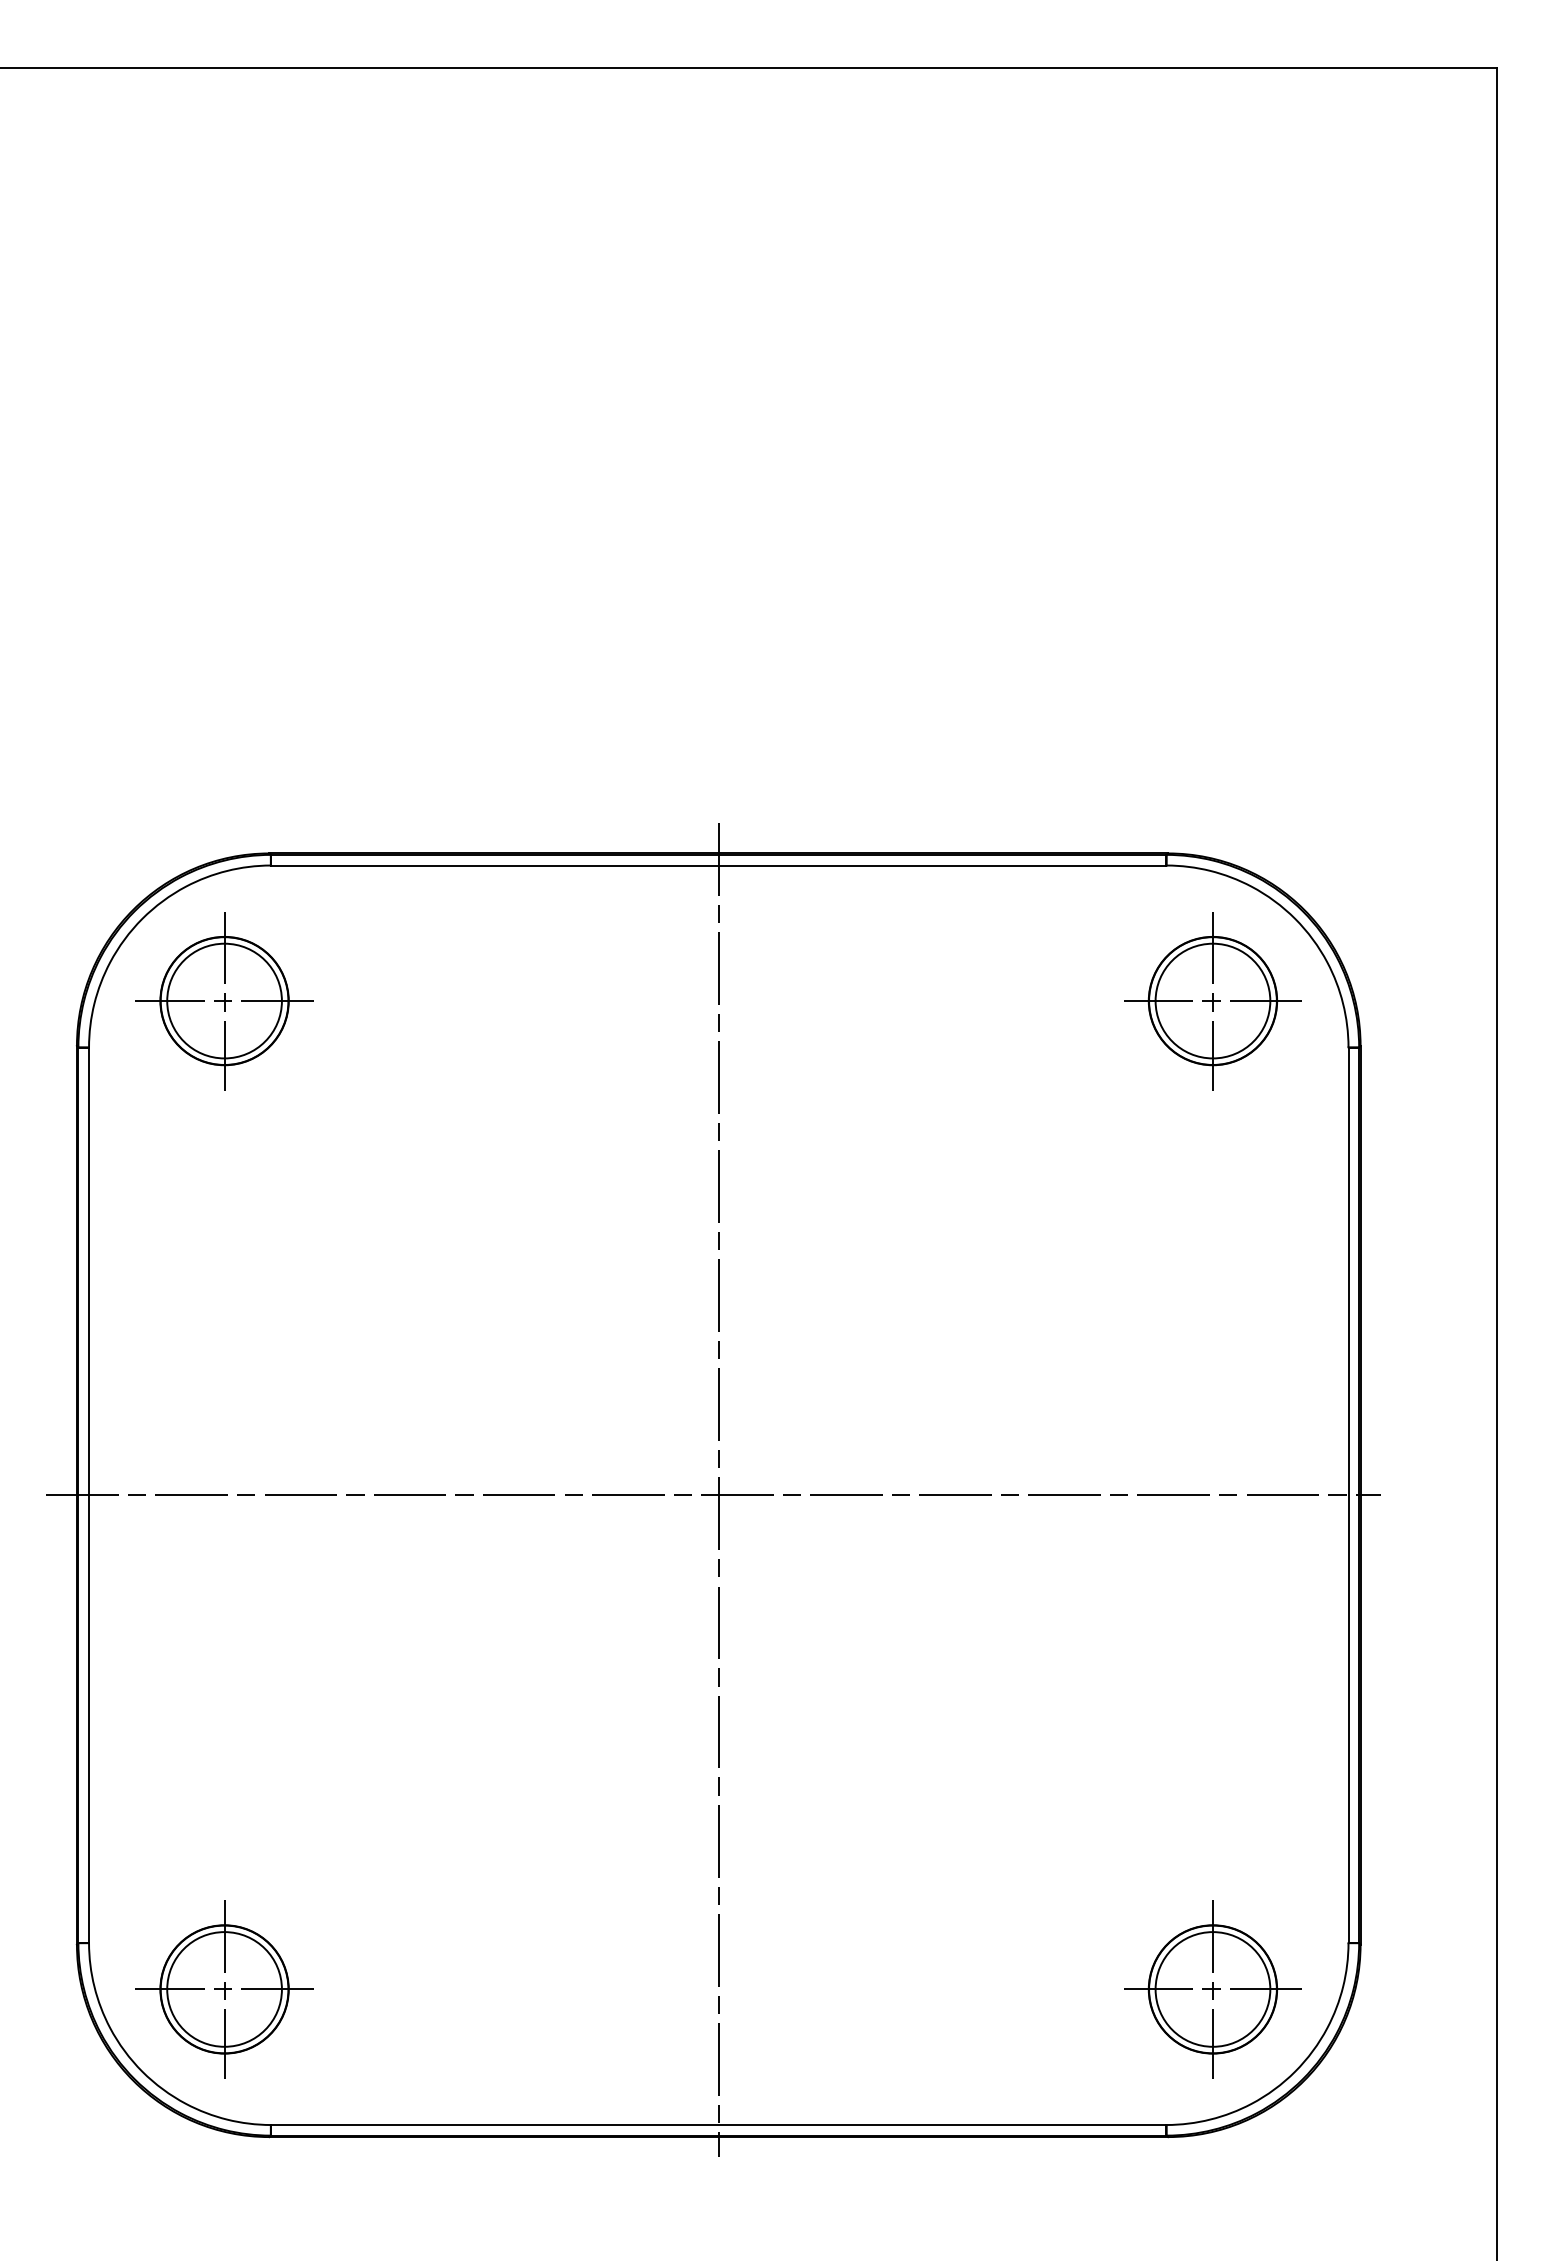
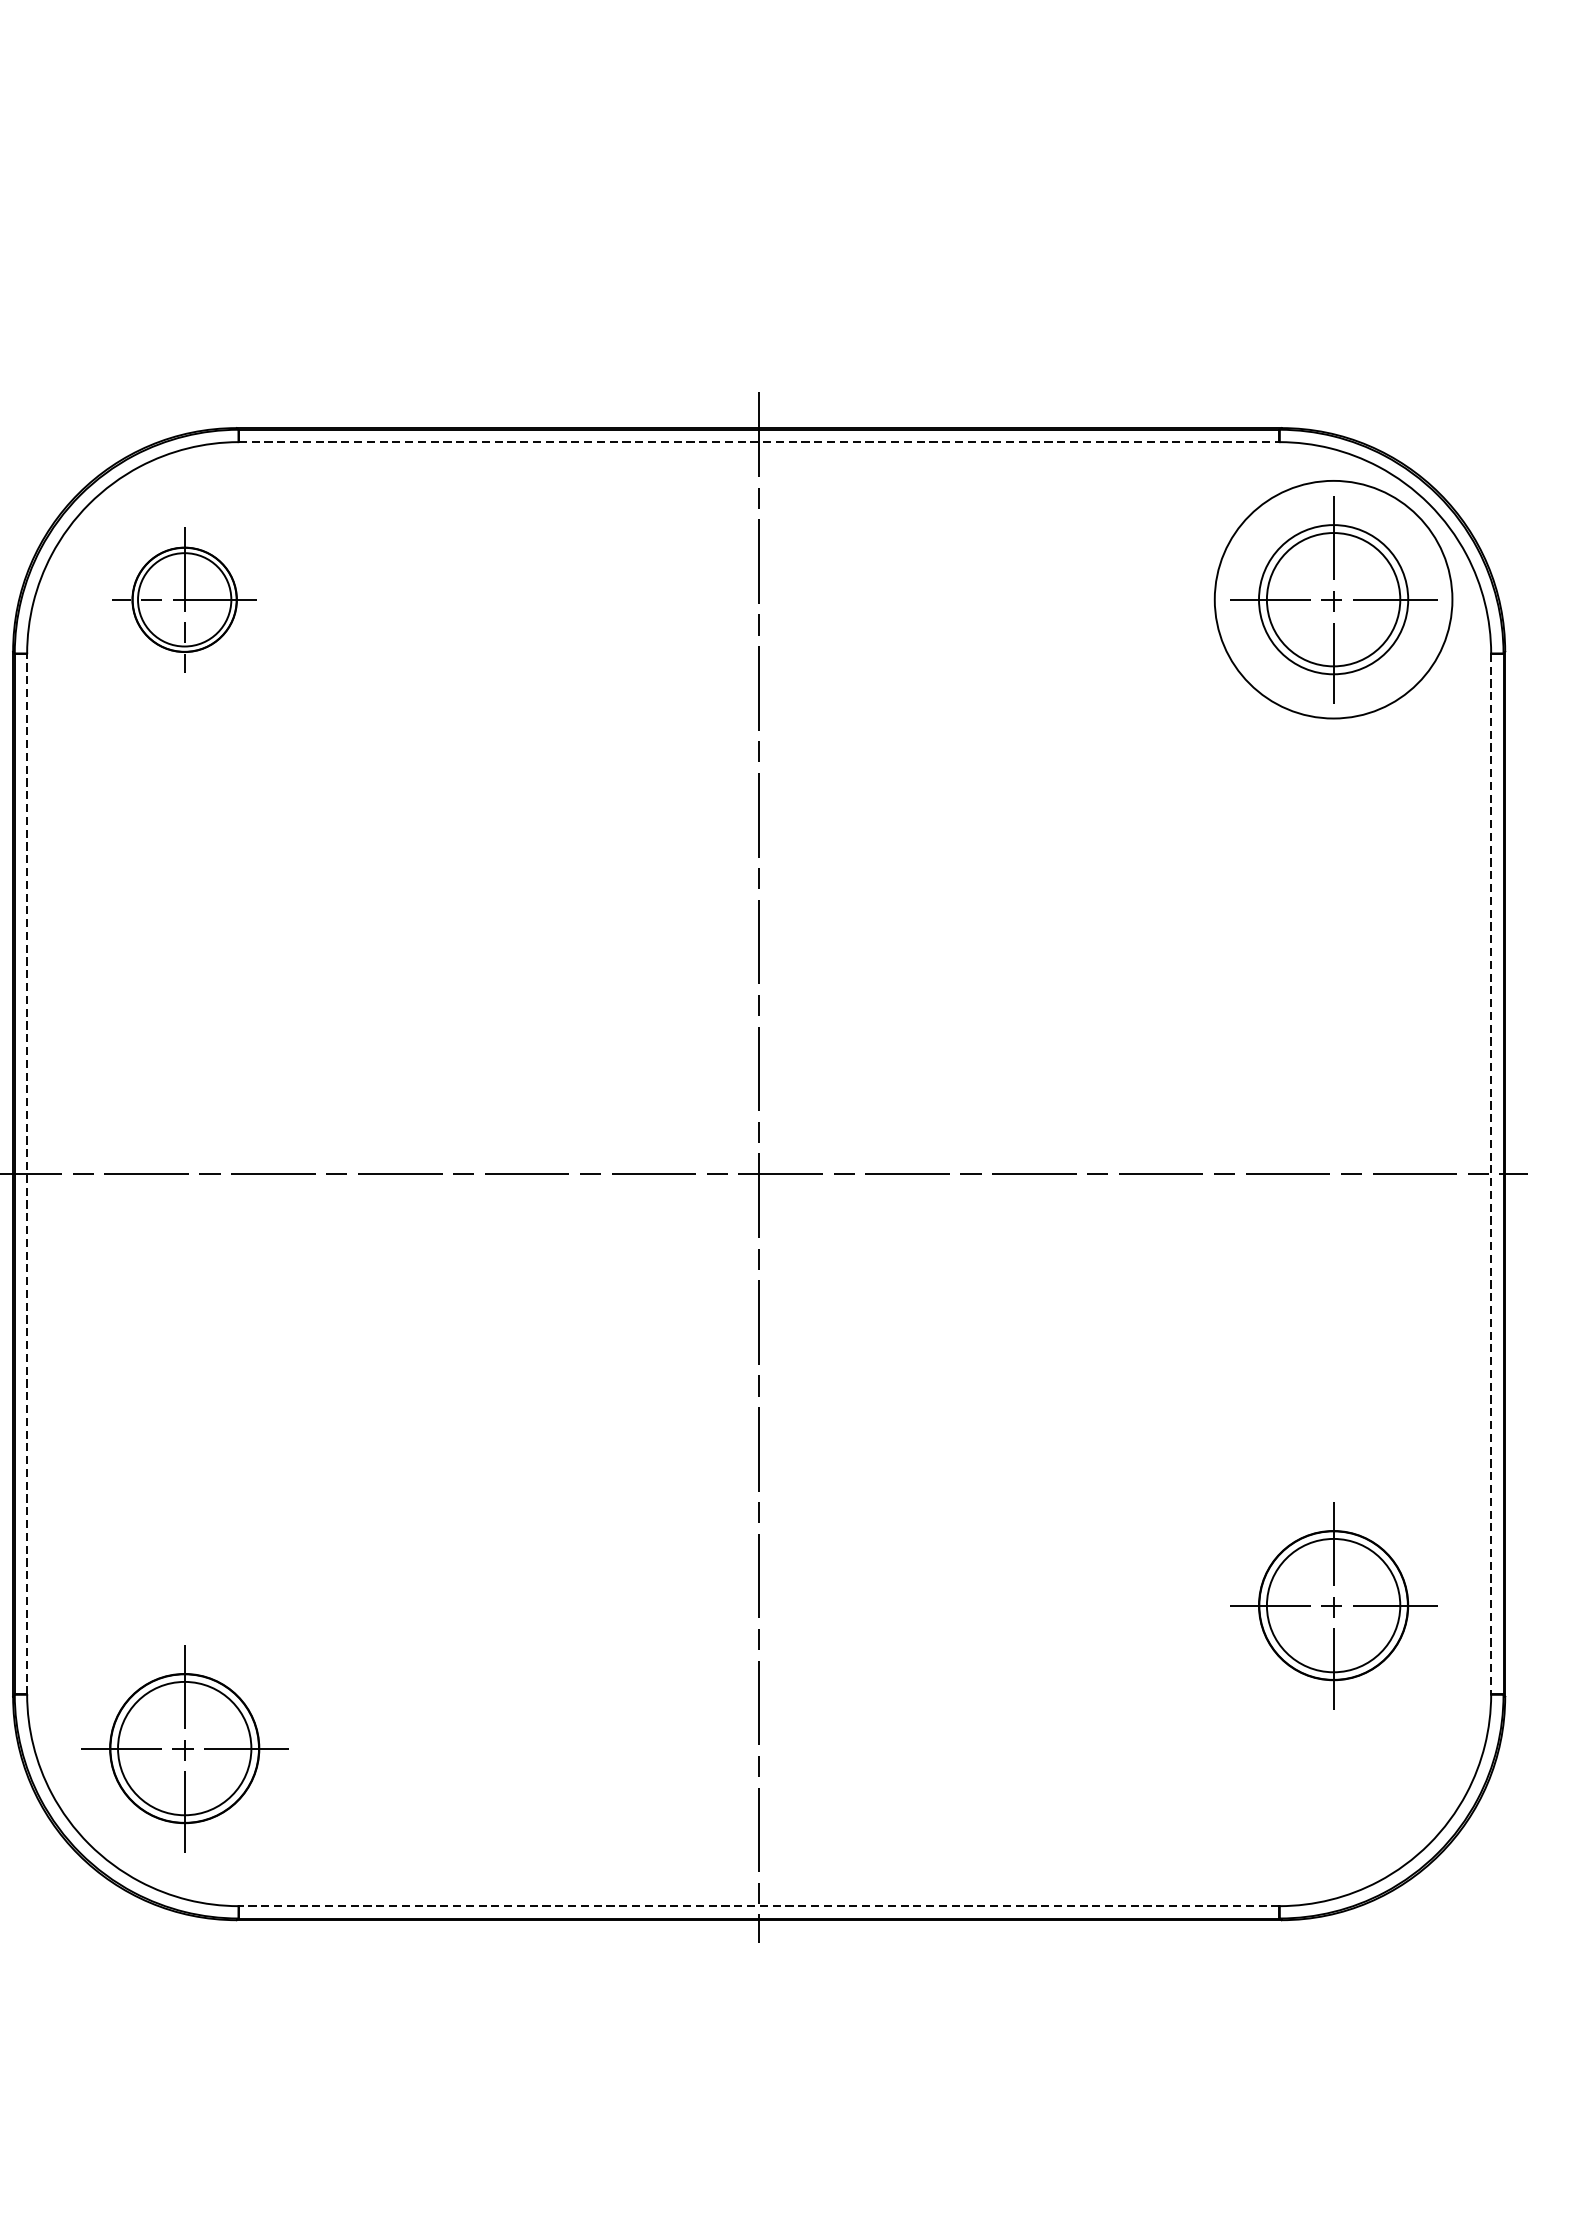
line: (718, 865) -> (758, 442), solid -> dashed
circle: (1212, 1000) -> (1333, 599), size x1.6
part: (224, 1001) -> (184, 600), size x0.7
line: (89, 1495) -> (27, 1174), solid -> dashed
line: (1348, 1495) -> (1491, 1174), solid -> dashed
part: (1212, 1989) -> (1333, 1605), moved
line: (718, 2125) -> (758, 1906), solid -> dashed

